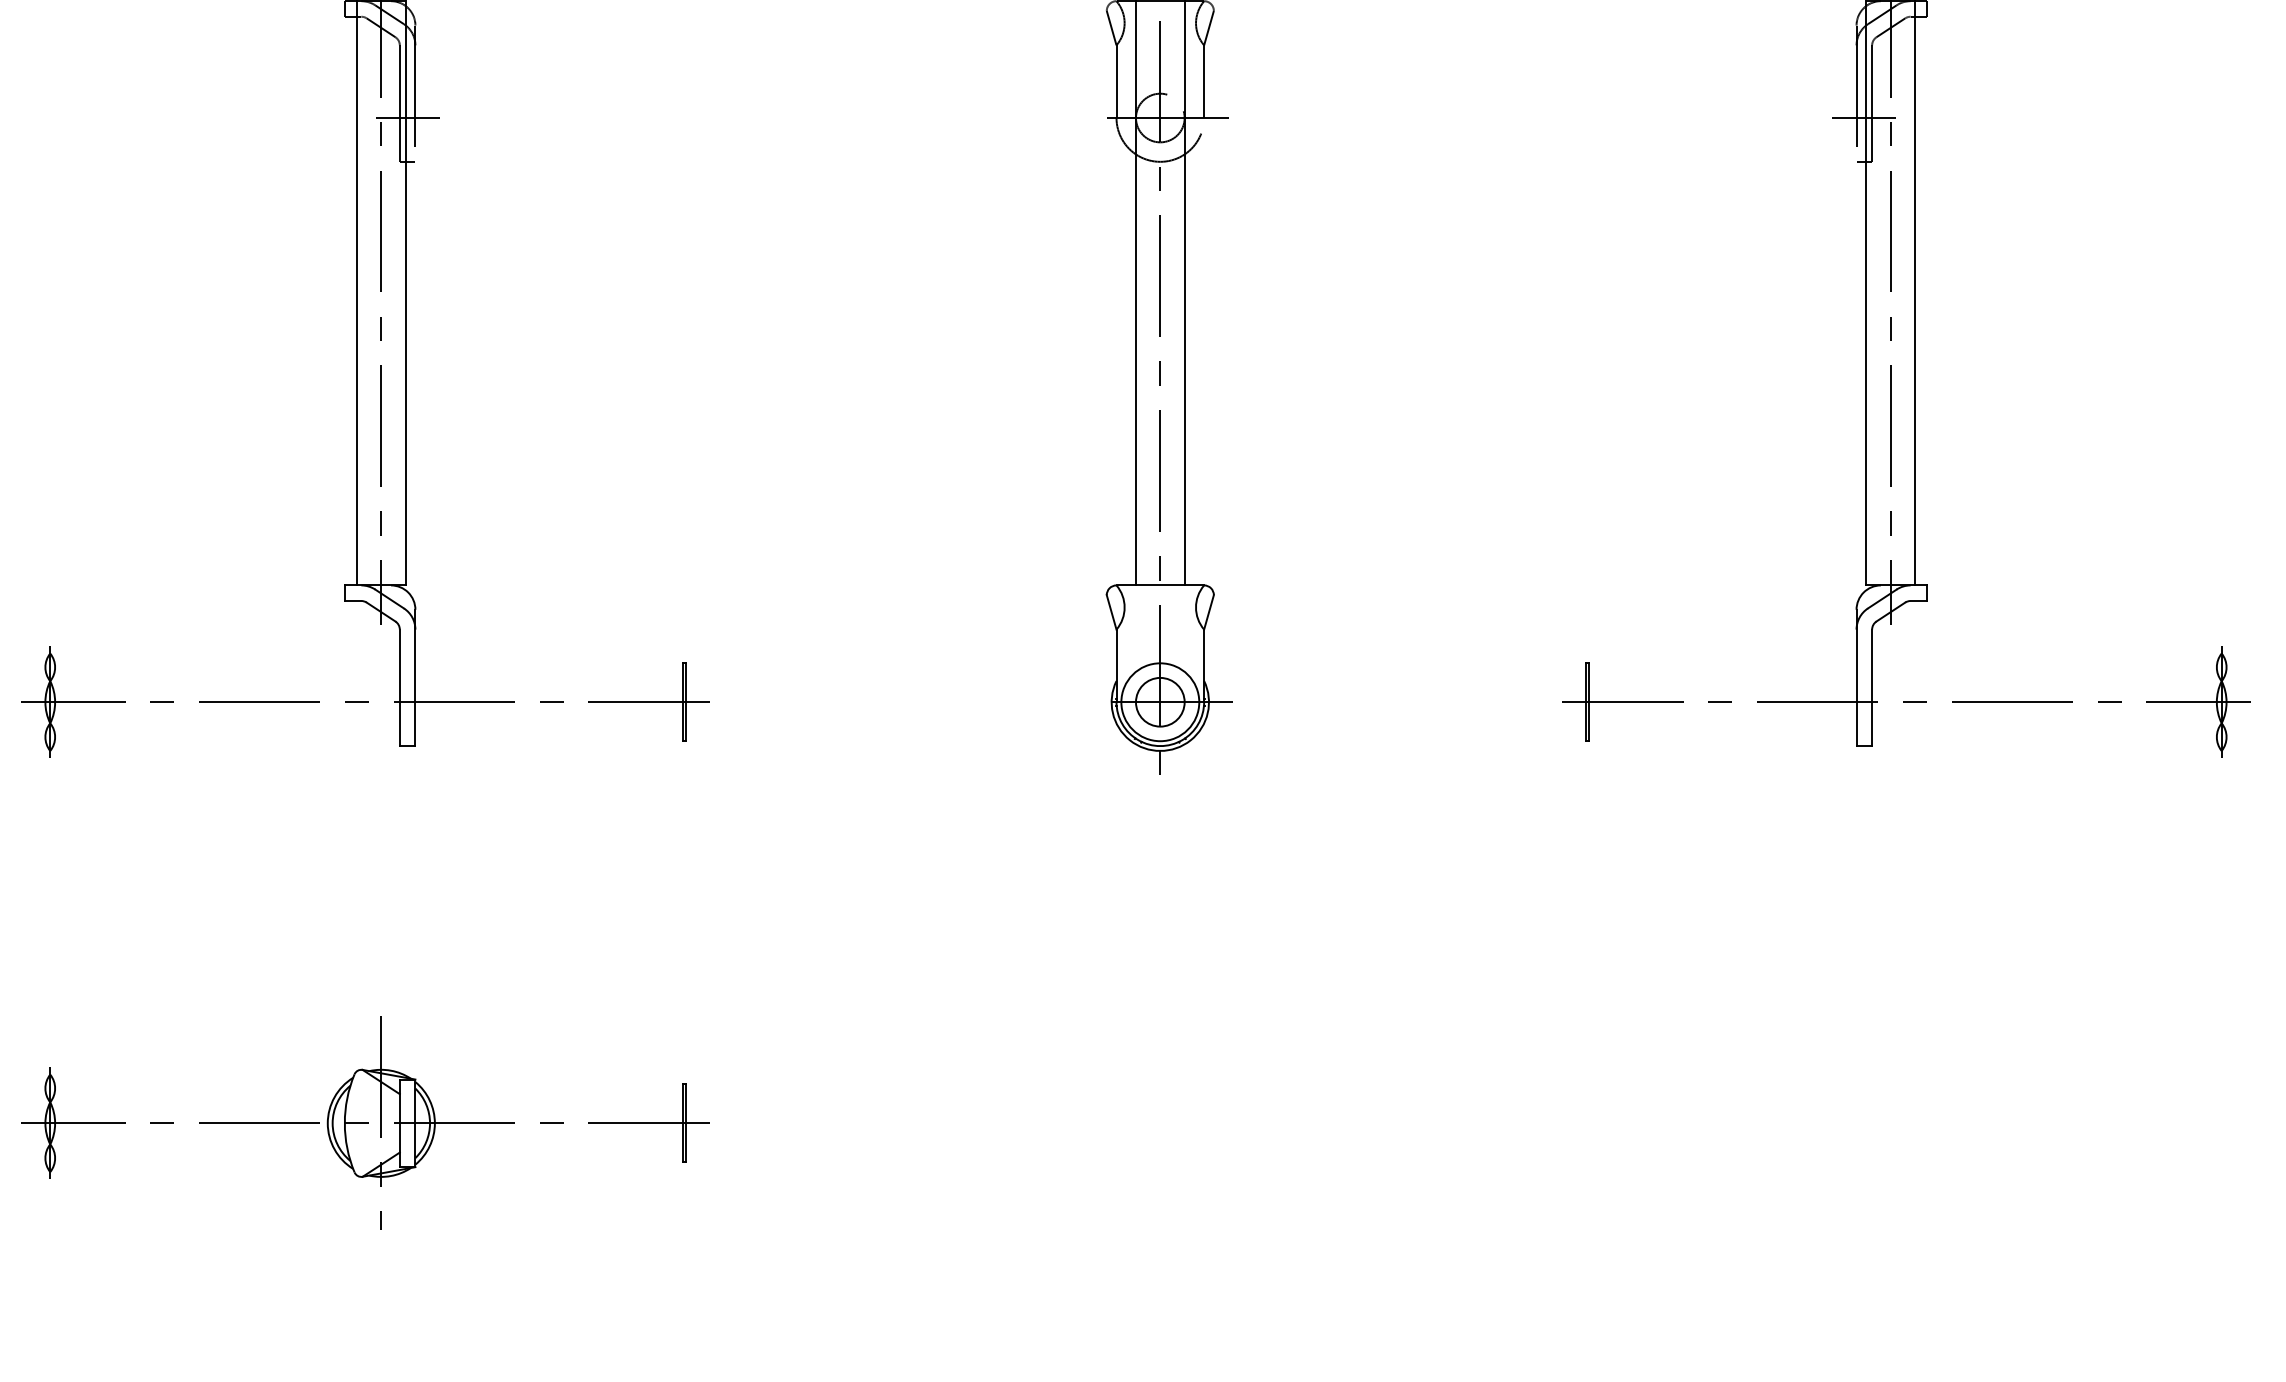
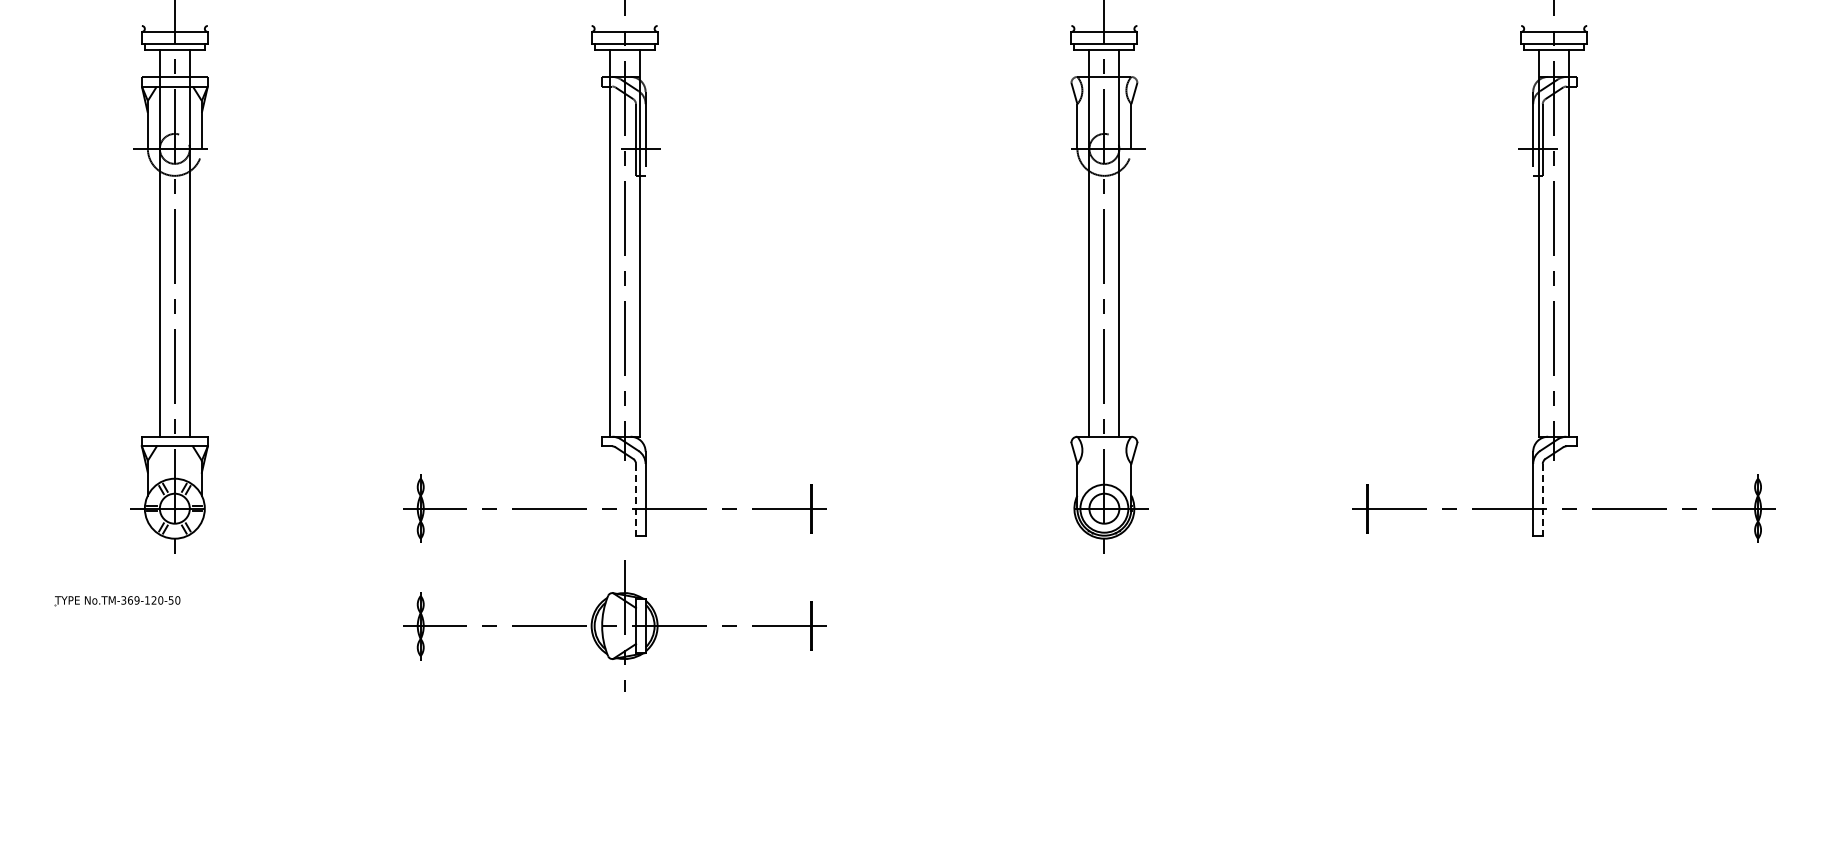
line: (400, 687) -> (636, 499), solid -> dashed
line: (1871, 687) -> (1542, 499), solid -> dashed
part: (364, 1122) -> (614, 625), moved

